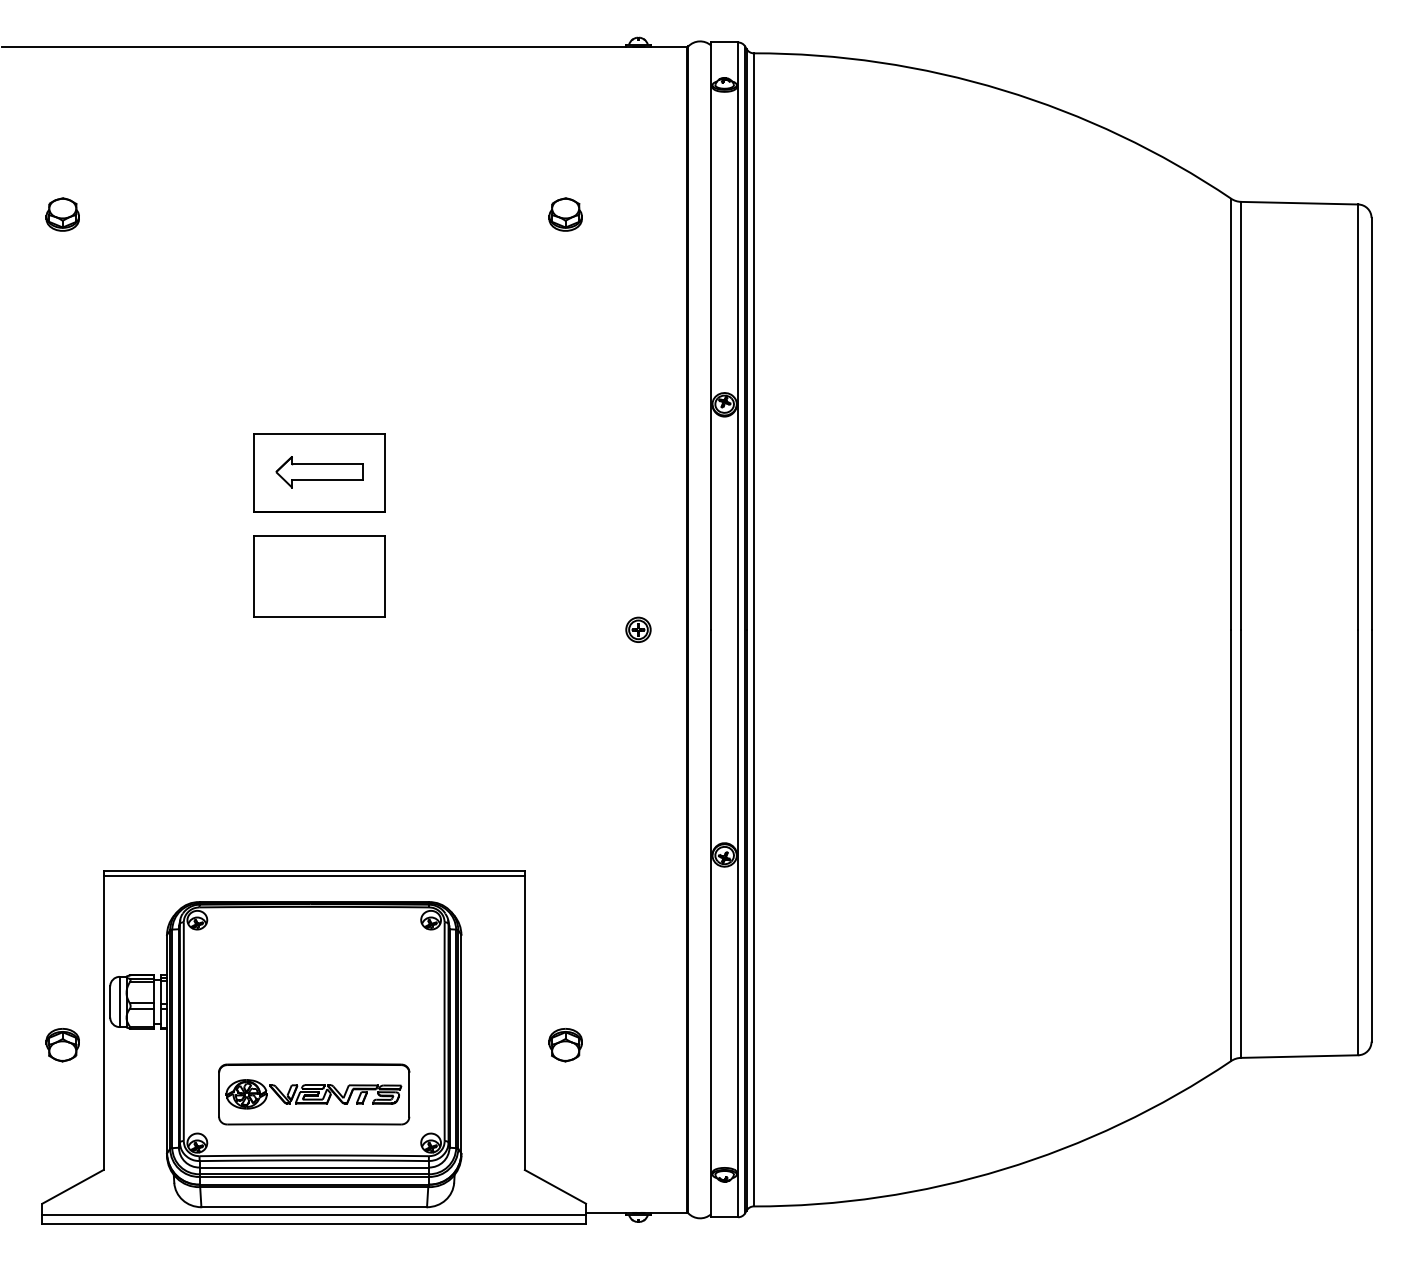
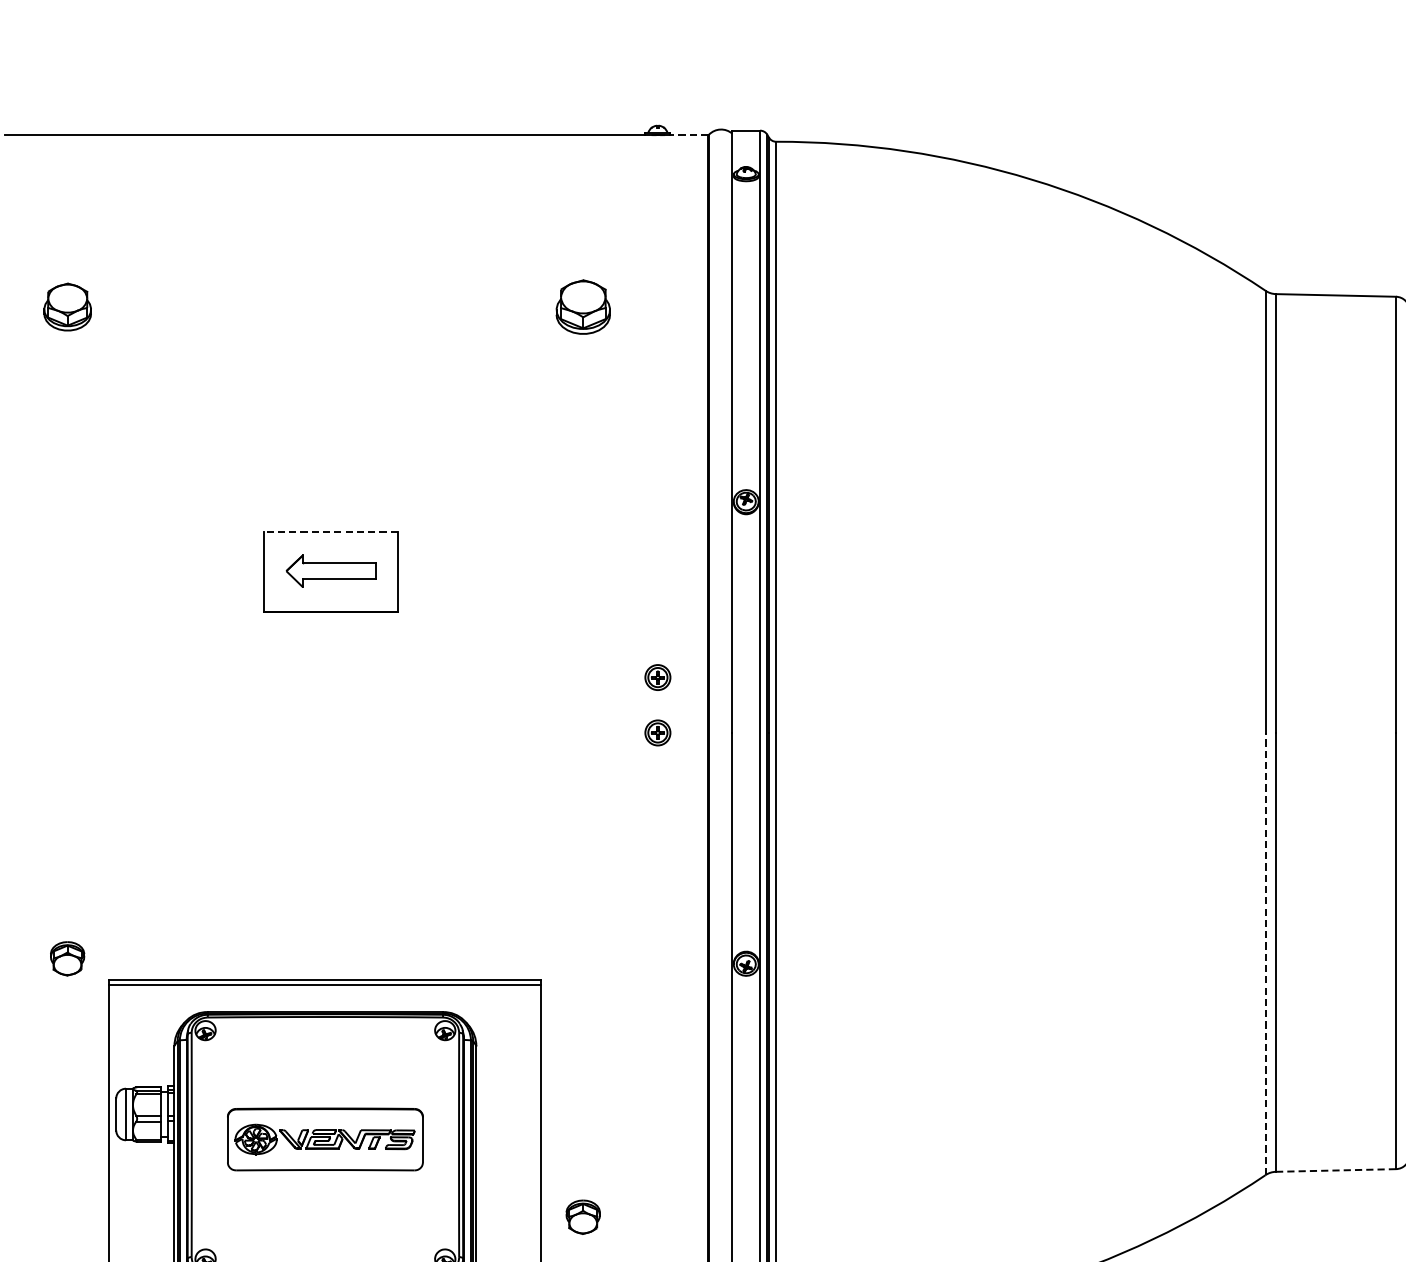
line: (668, 46) -> (688, 134), solid -> dashed
part: (62, 214) -> (67, 307), size x1.4
part: (565, 214) -> (583, 307), size x1.6
line: (319, 433) -> (330, 531), solid -> dashed
part: (638, 575) -> (657, 677), added
part: (319, 576) -> (330, 678), removed
line: (1231, 845) -> (1265, 954), solid -> dashed
part: (62, 1045) -> (67, 959), moved
part: (565, 1045) -> (583, 1217), moved
line: (1299, 1056) -> (1335, 1170), solid -> dashed
part: (314, 1094) -> (325, 1139), moved

